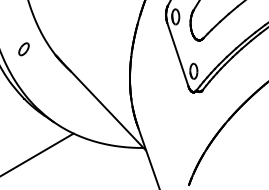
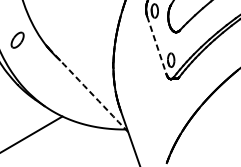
part: (23, 49) -> (17, 40), size x1.4
line: (177, 54) -> (156, 44), solid -> dashed
arc: (102, 105) -> (88, 91), solid -> dashed

